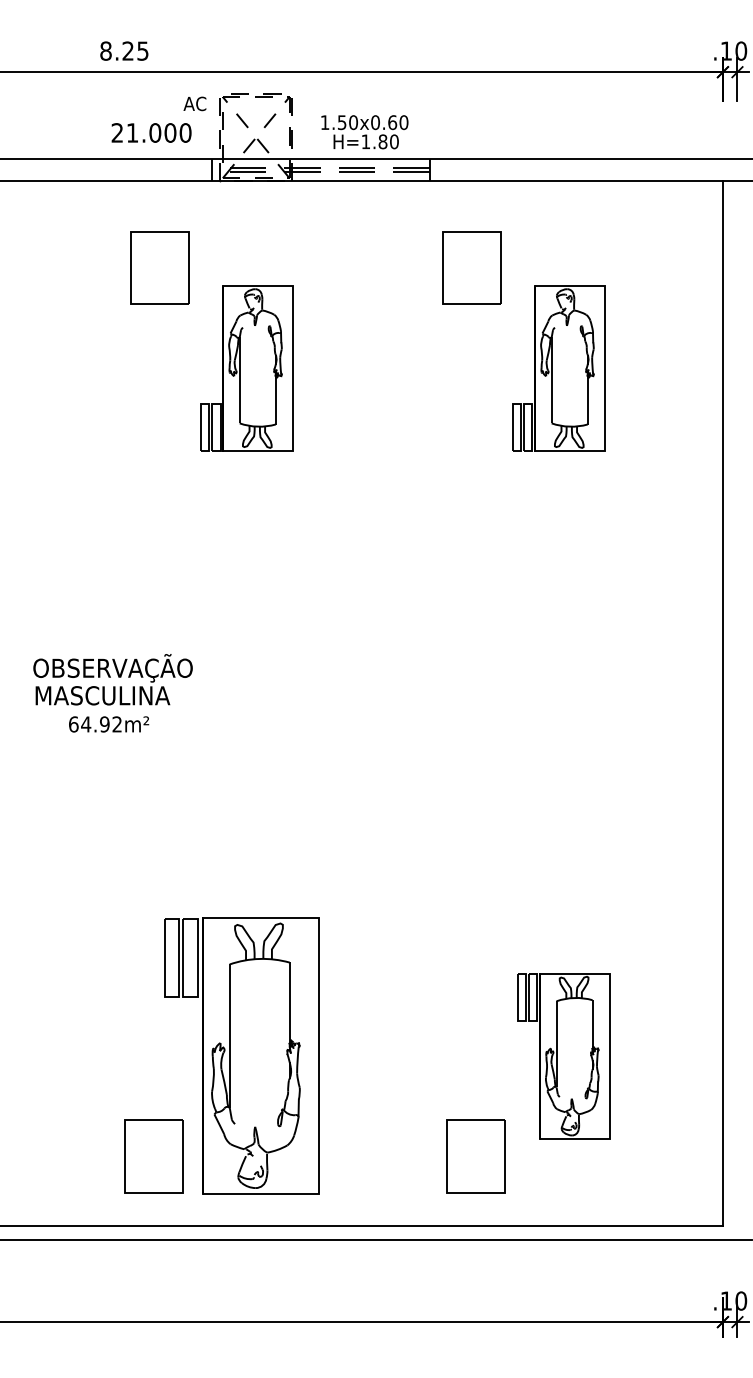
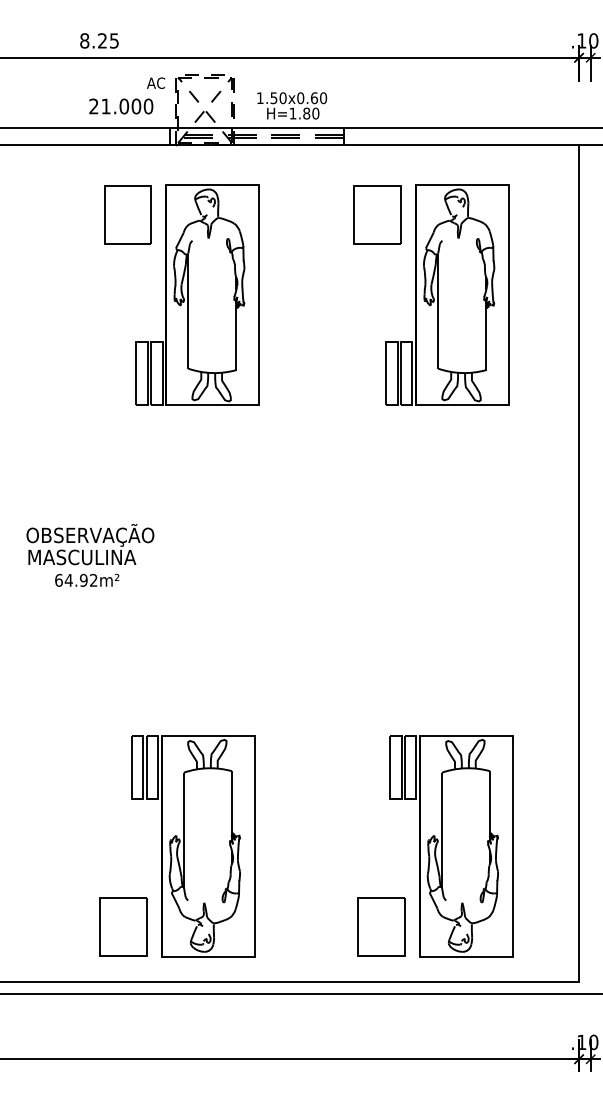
part: (246, 367) -> (197, 294), size x1.67
part: (558, 367) -> (447, 294), size x1.67
part: (563, 1056) -> (451, 846), size x1.67

